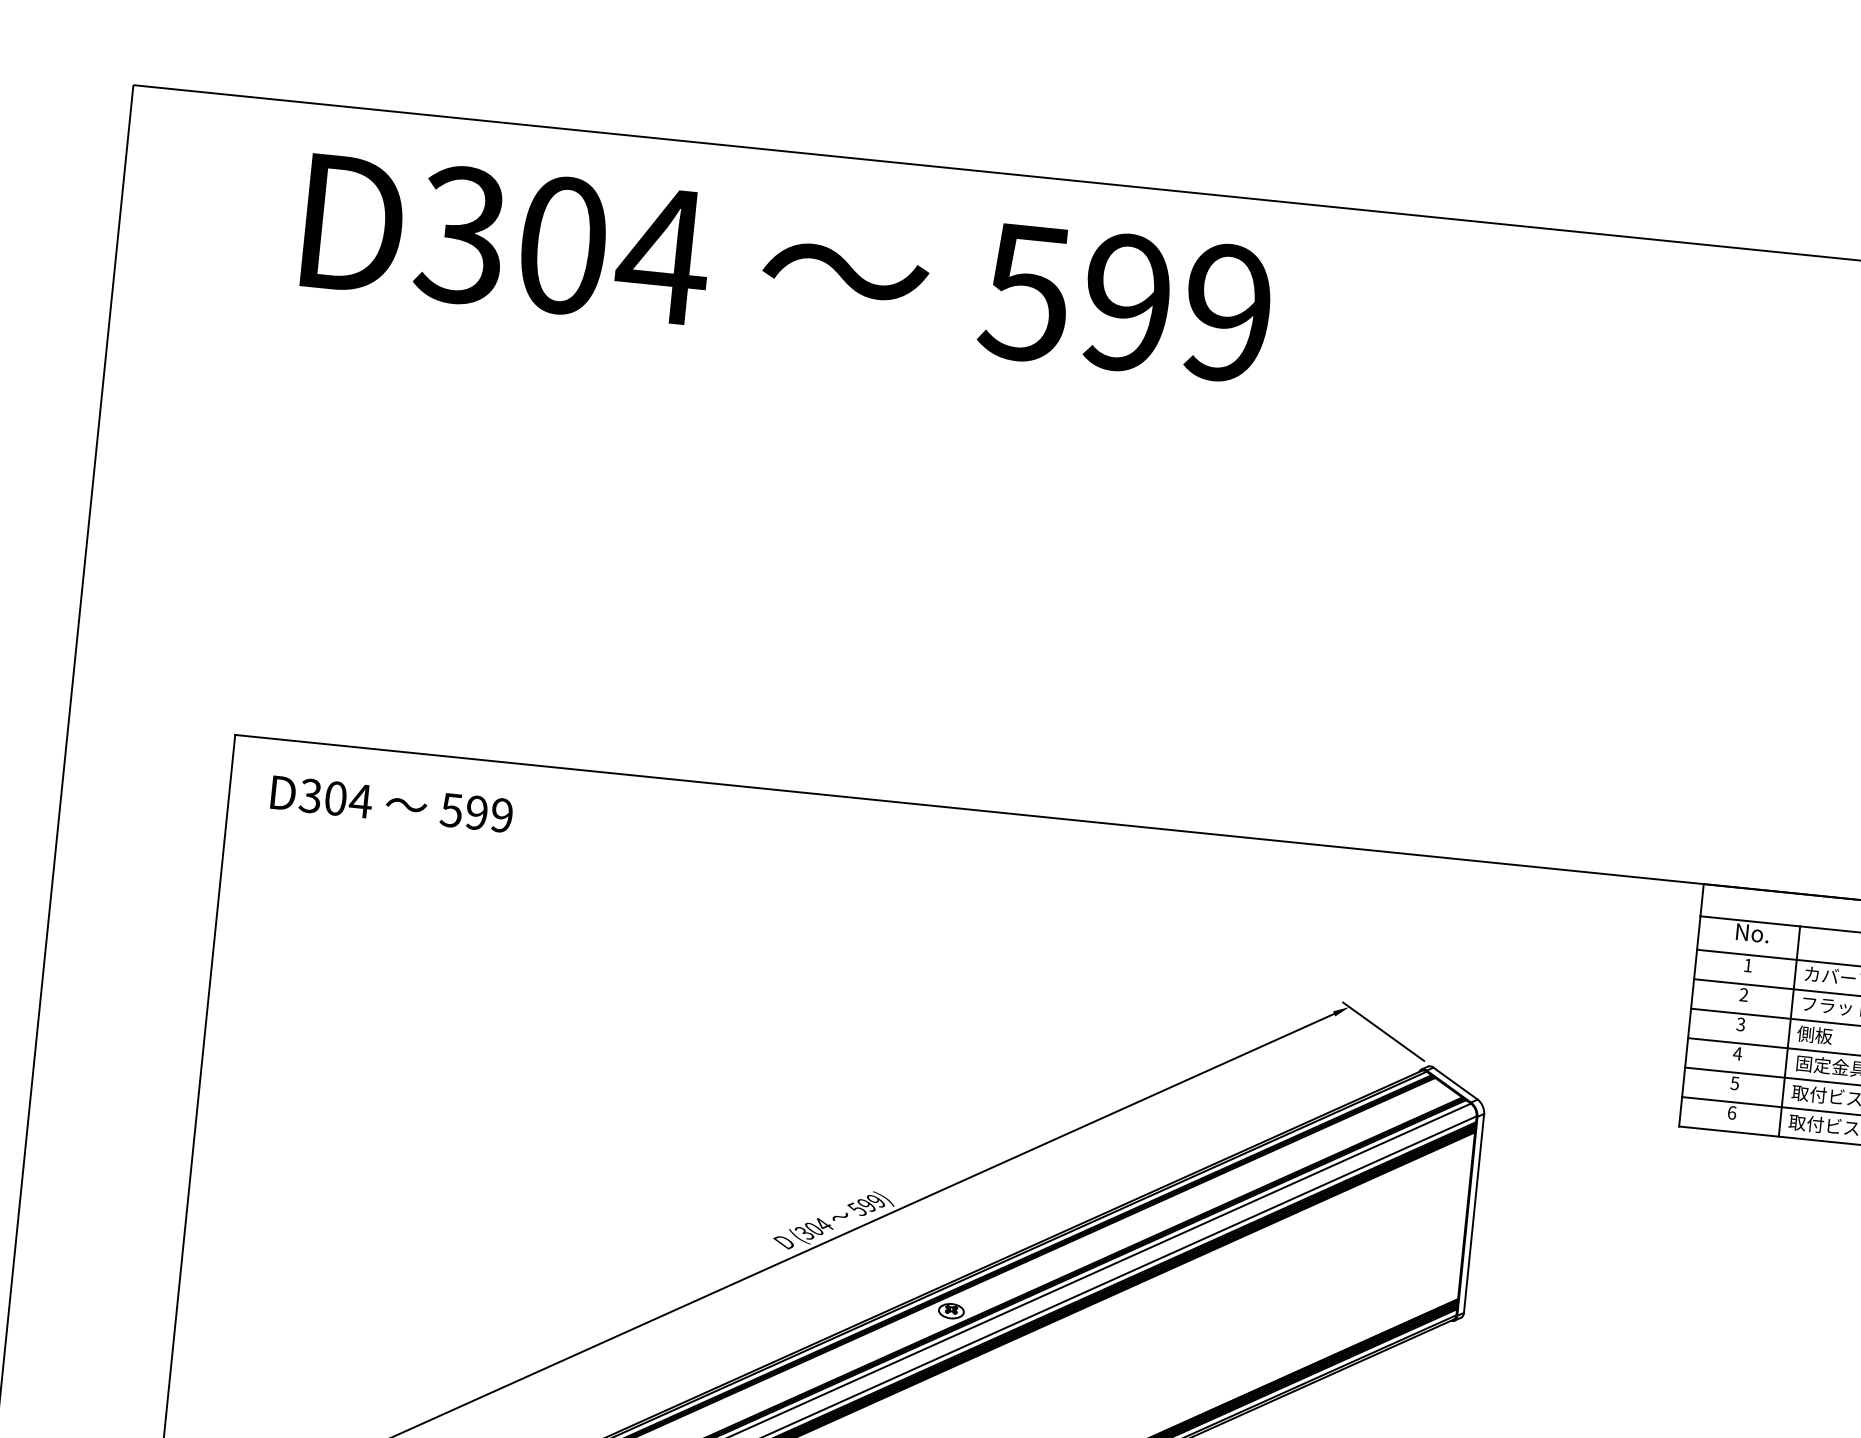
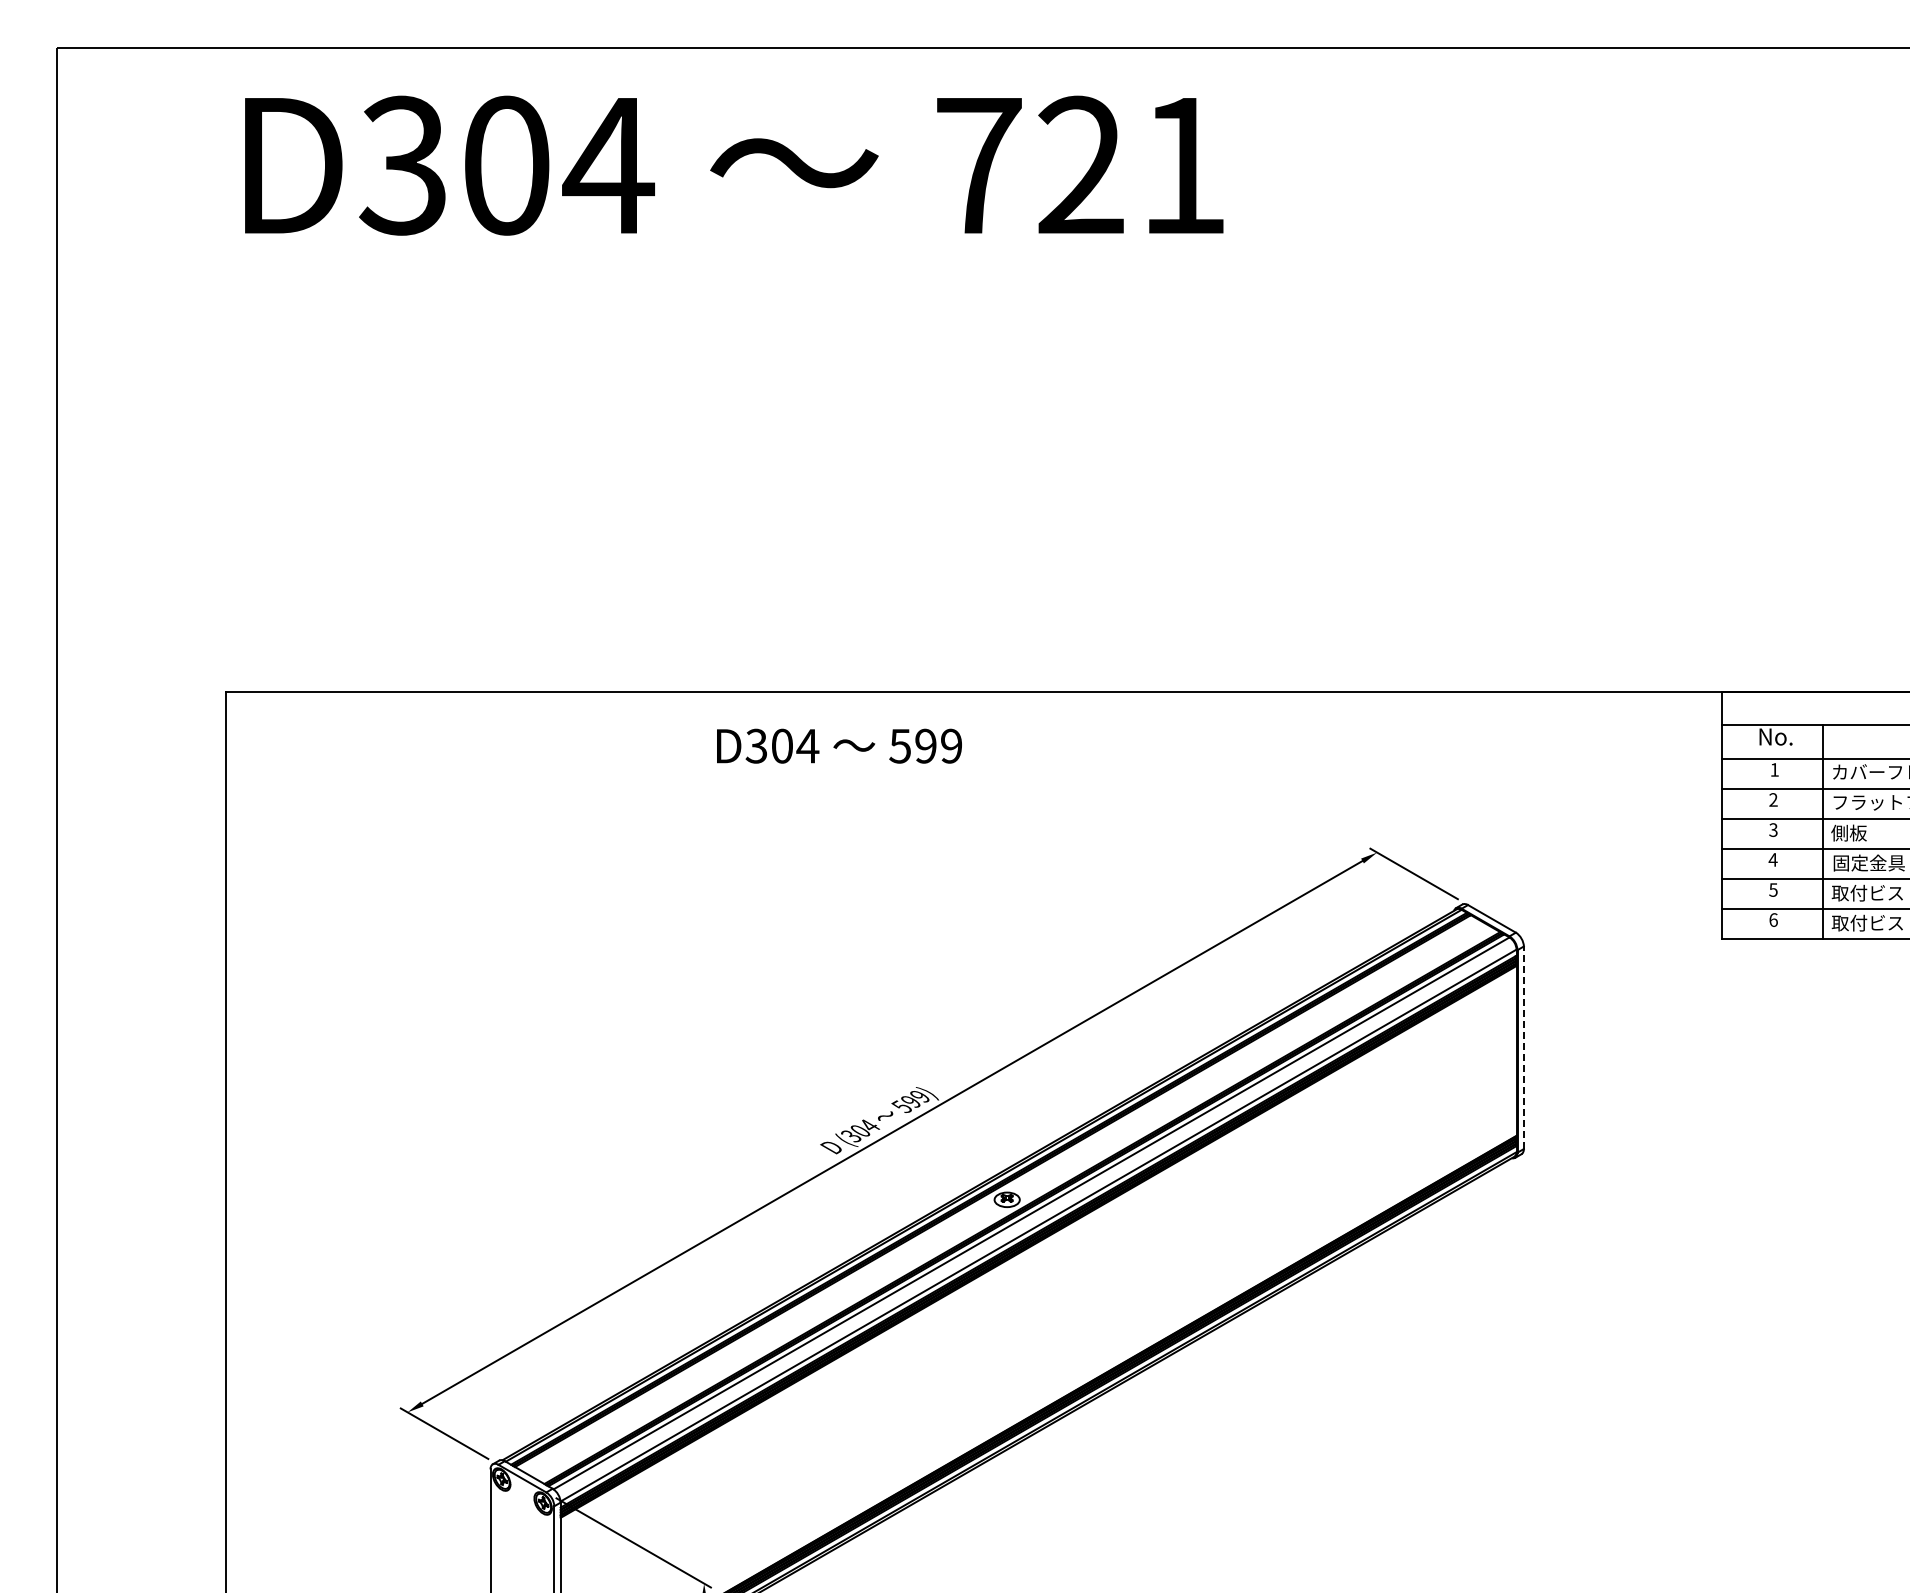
text: (1125, 302) -> (1079, 165), 599 -> 721
text: (392, 803) -> (839, 745), moved
line: (1473, 1213) -> (1523, 1047), solid -> dashed

